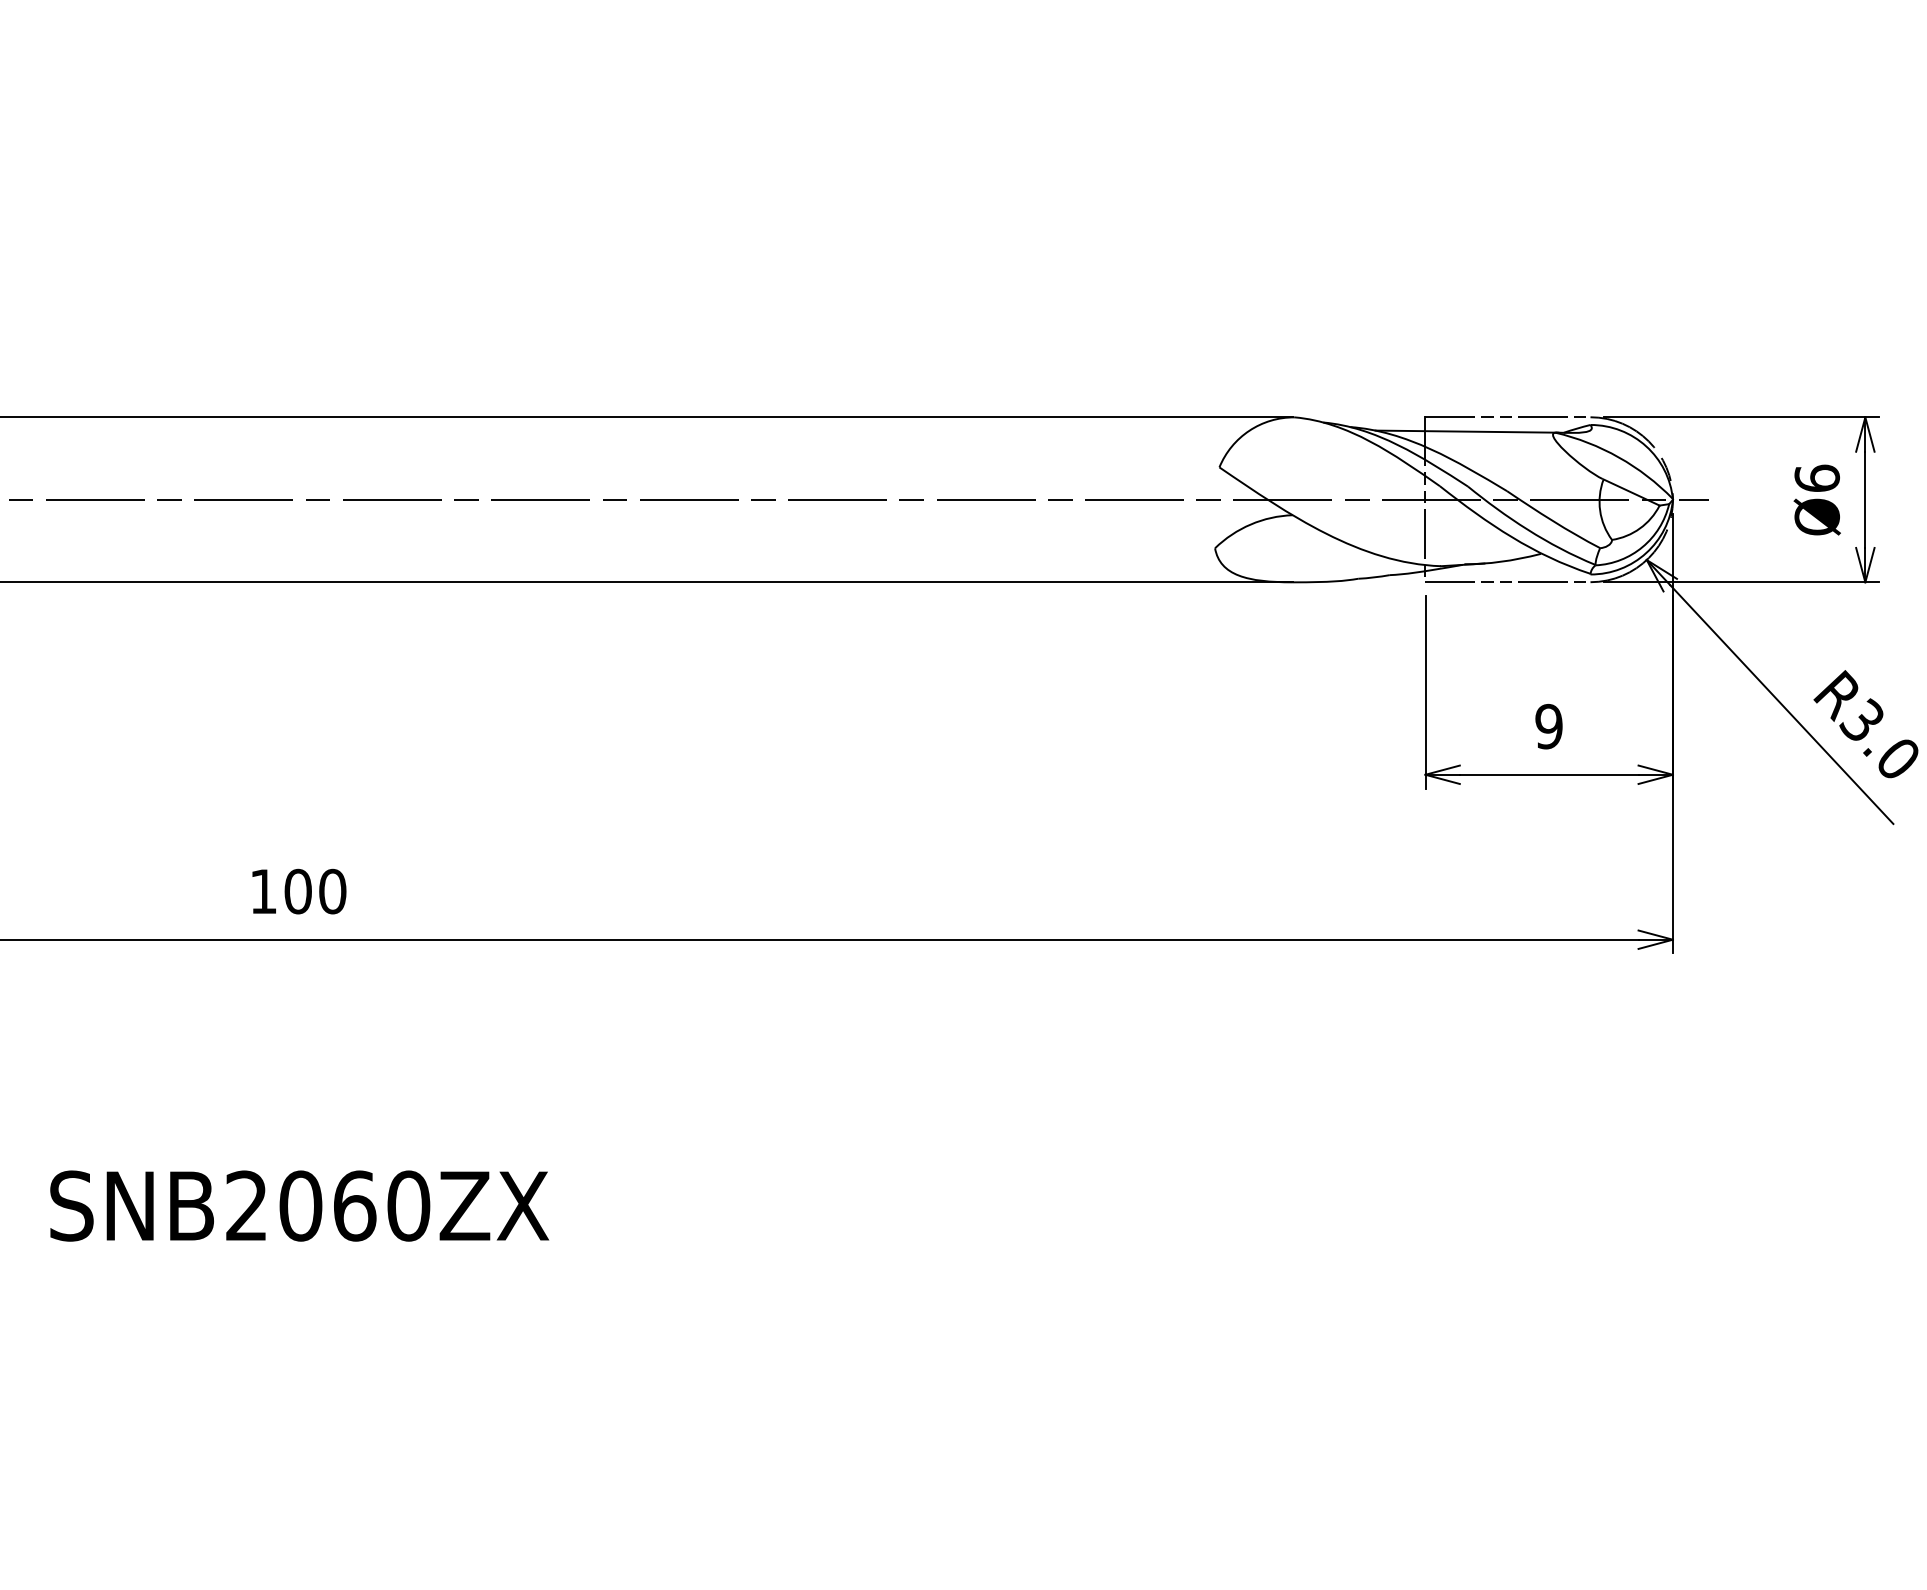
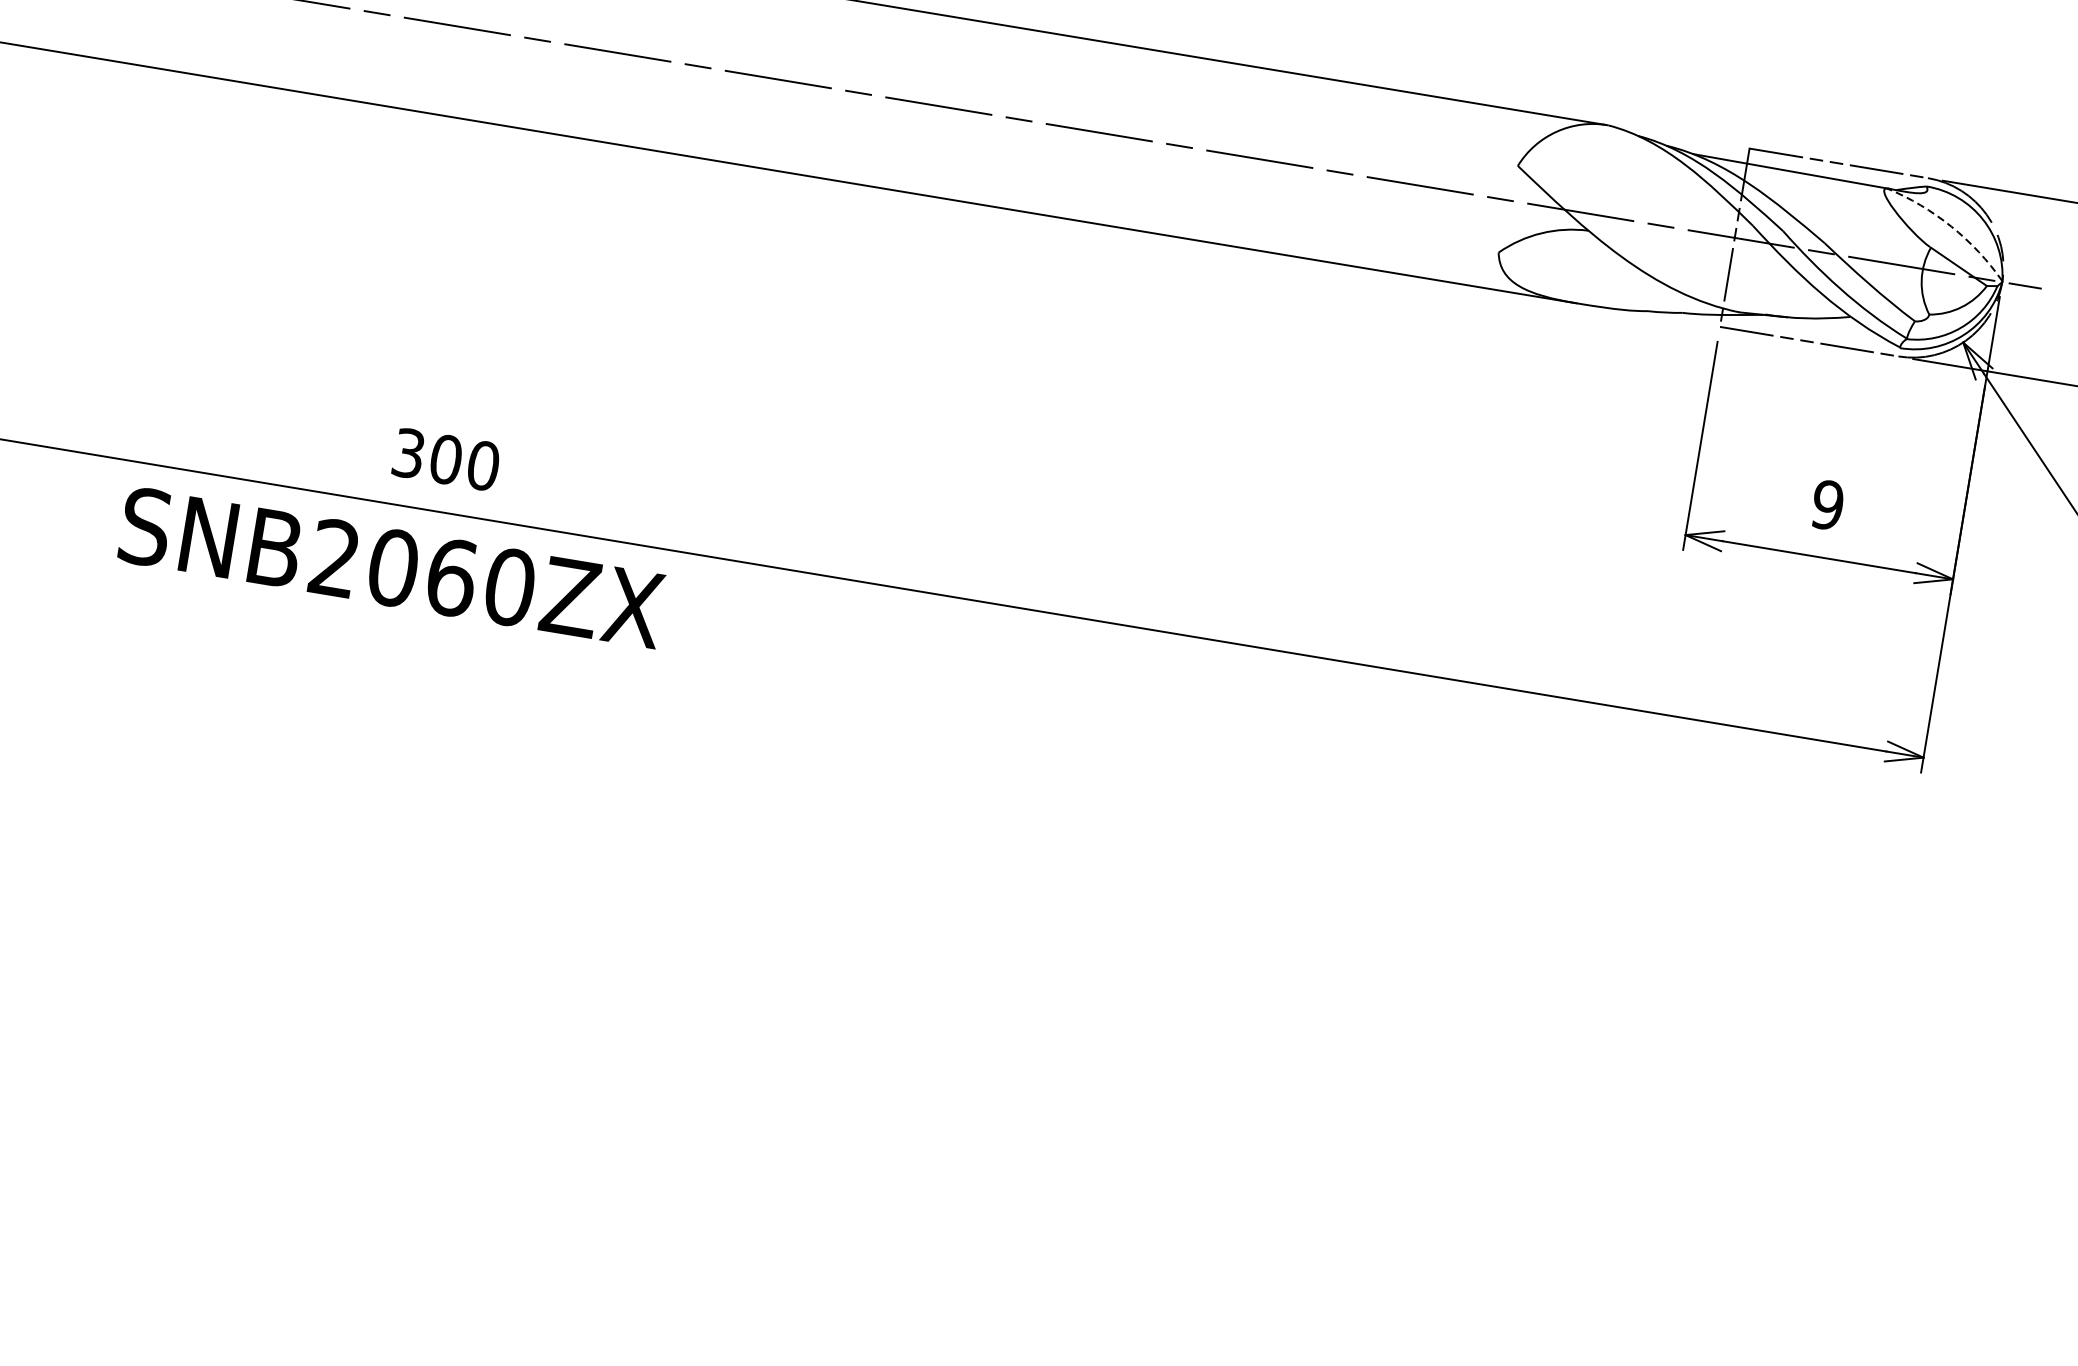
arc: (1618, 457) -> (1951, 226), solid -> dashed
text: (263, 891) -> (408, 453), 100 -> 300
text: (299, 1205) -> (391, 567), moved

